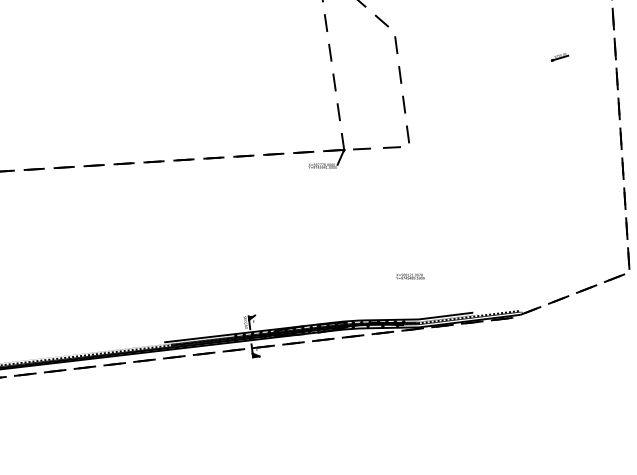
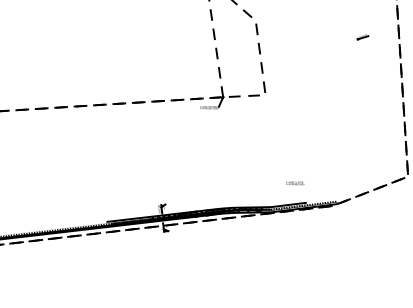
text: (411, 276) -> (295, 183), moved

